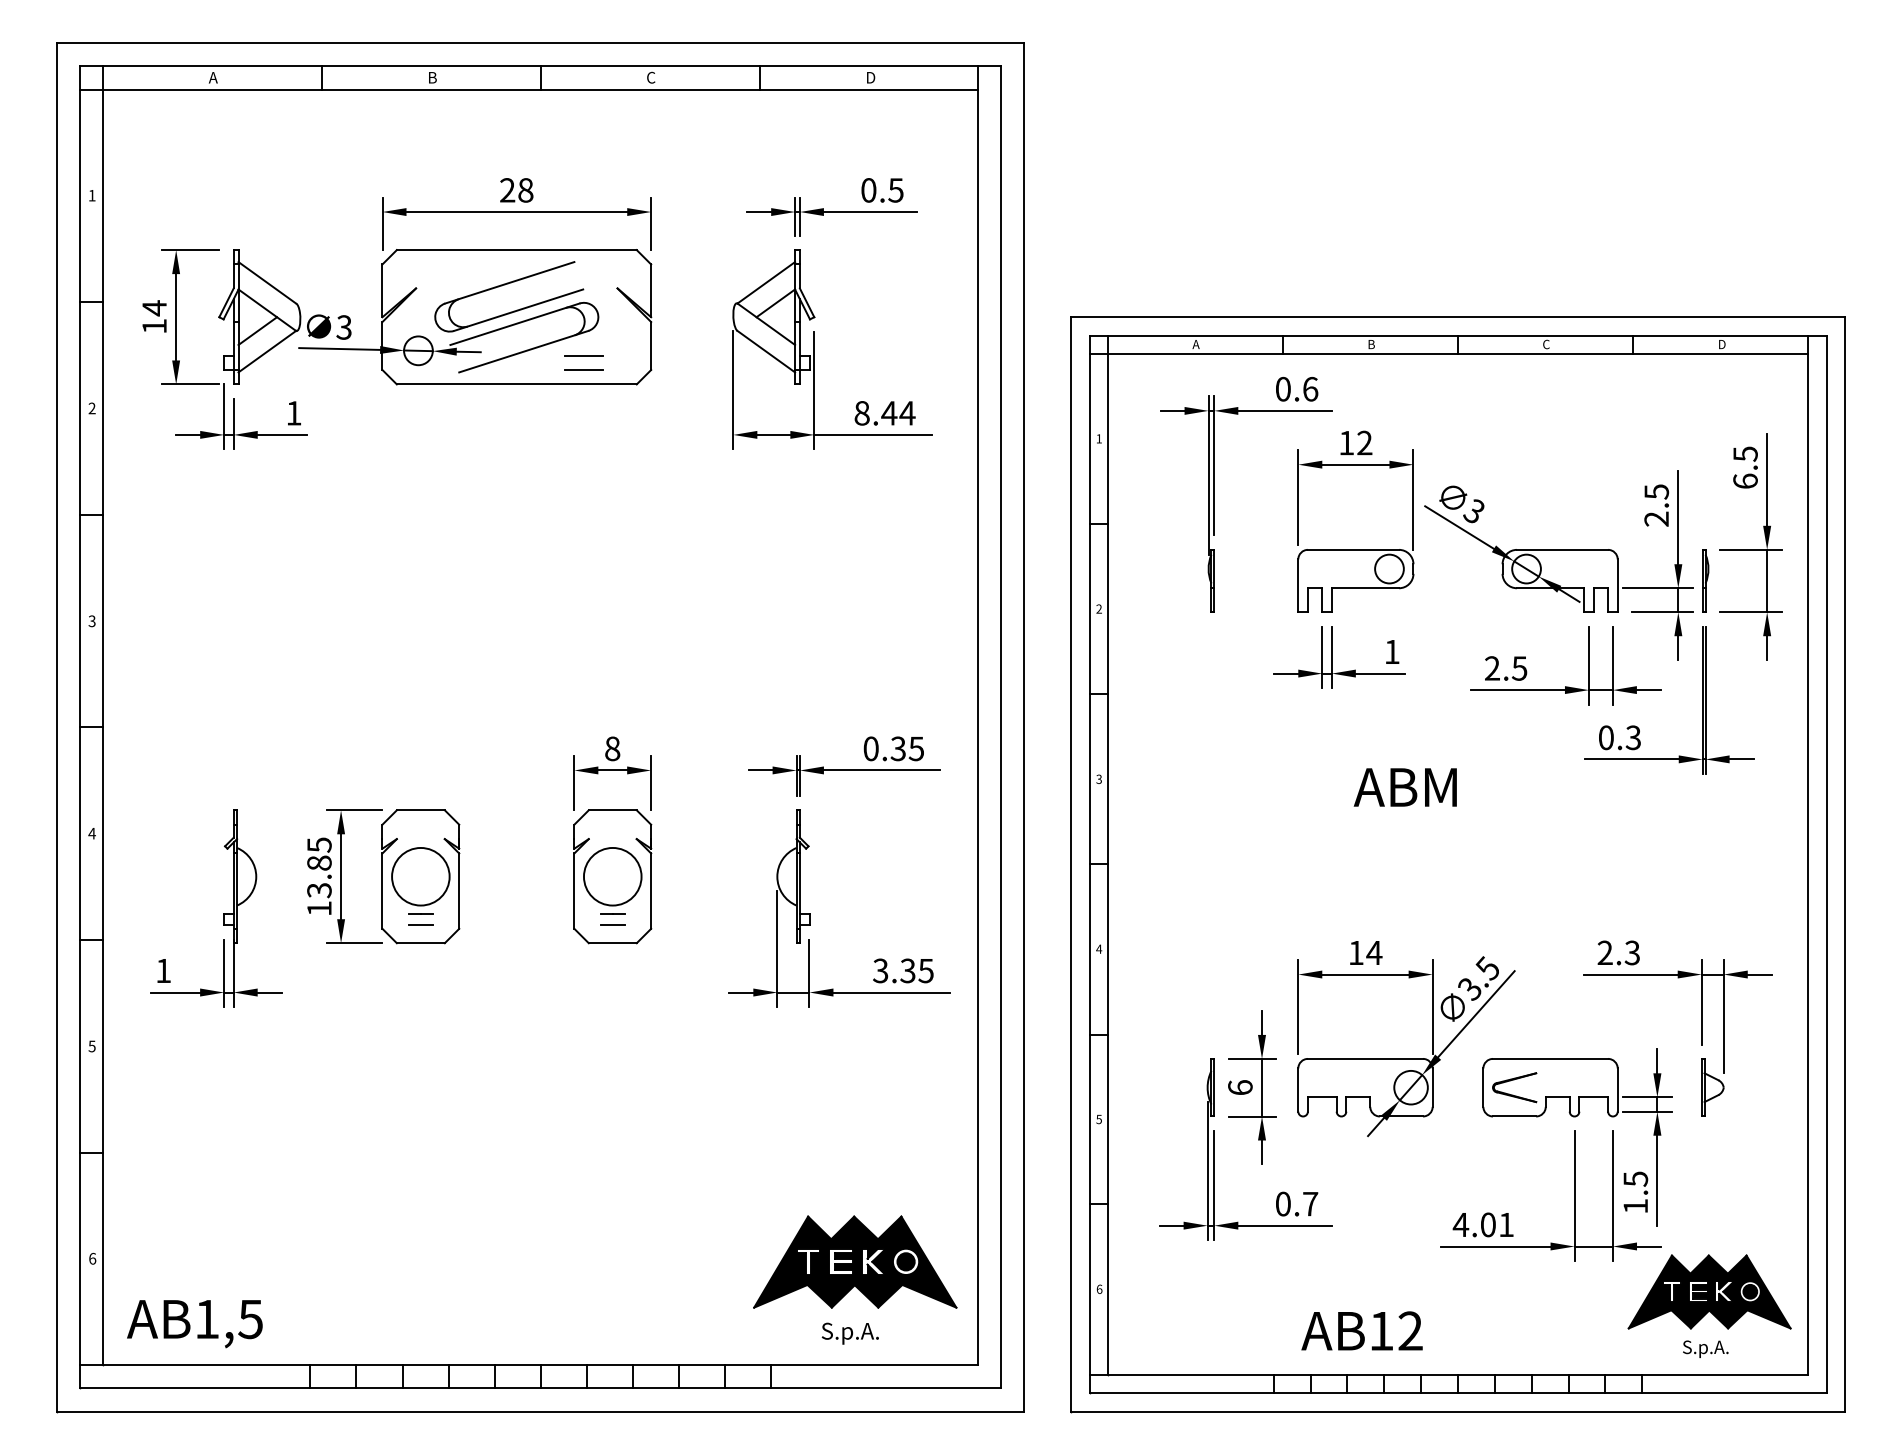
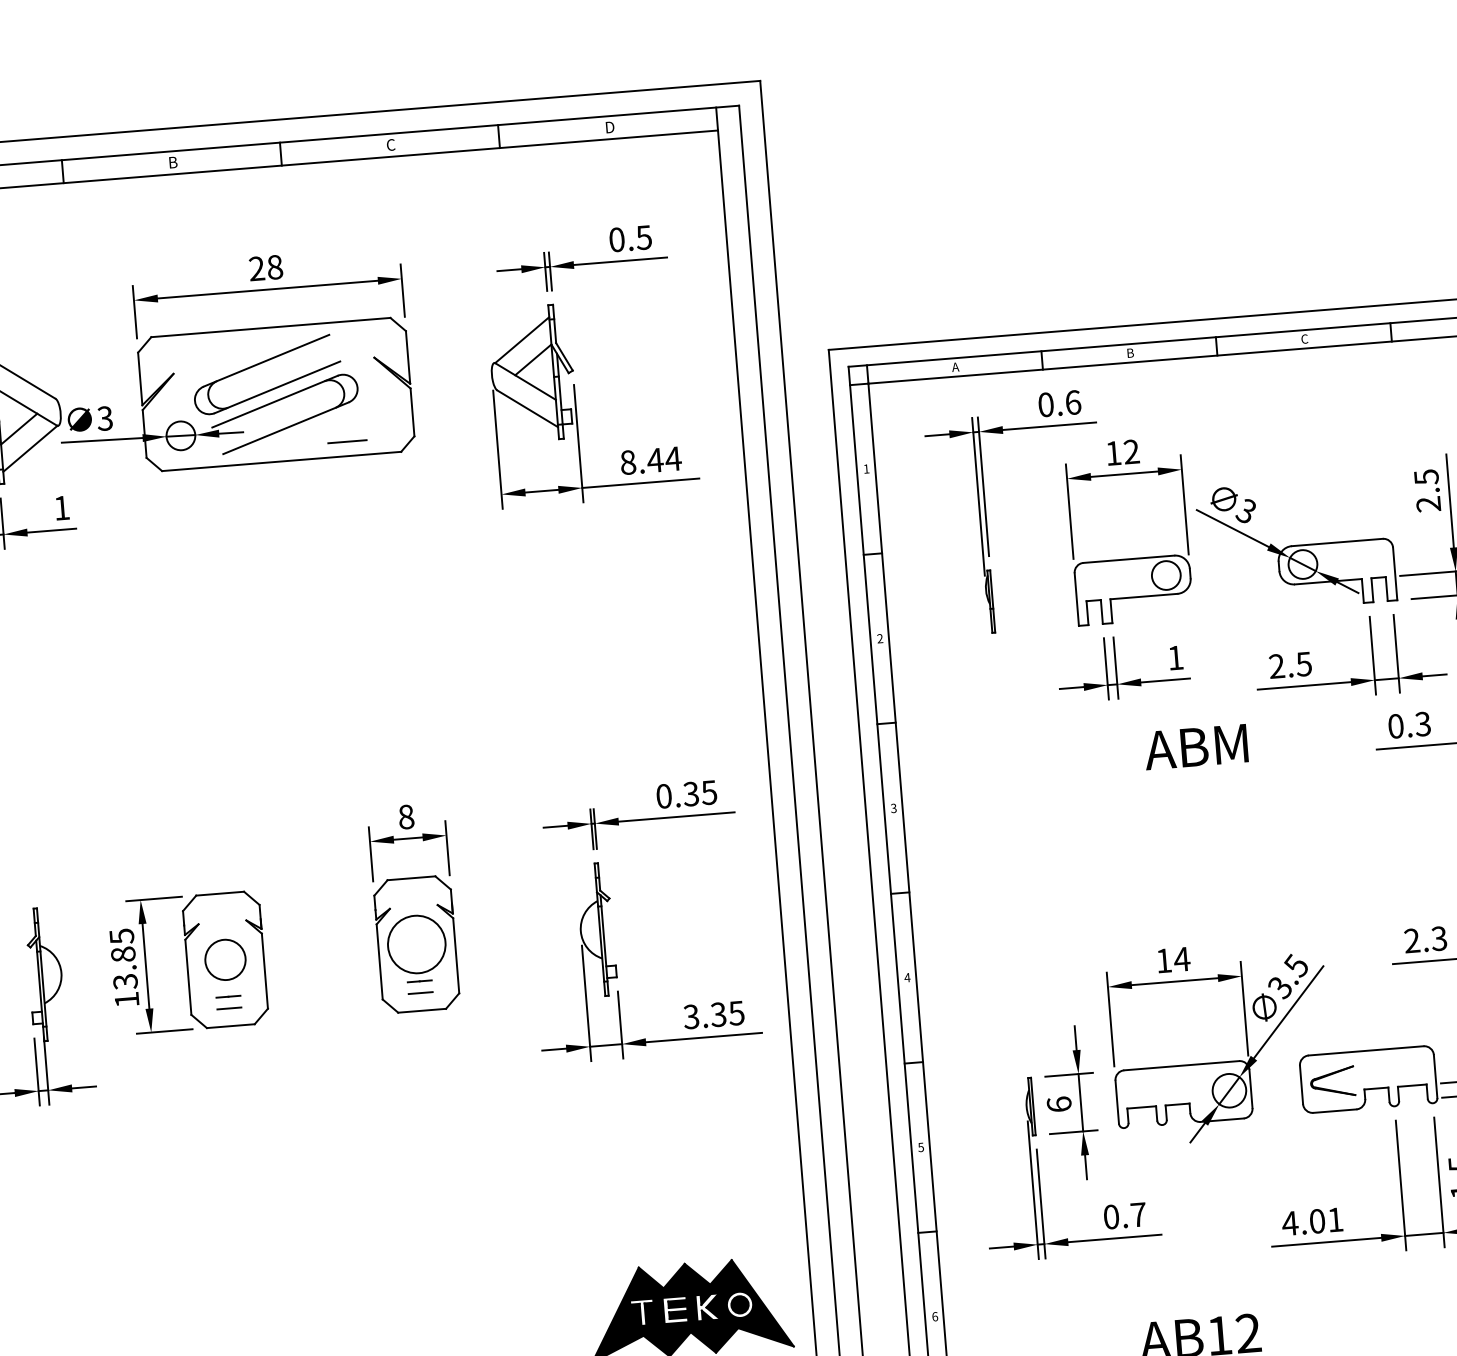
line: (583, 355) -> (345, 427), removed
text: (1404, 787) -> (1195, 747), moved
circle: (420, 876) -> (225, 959), size x0.7

